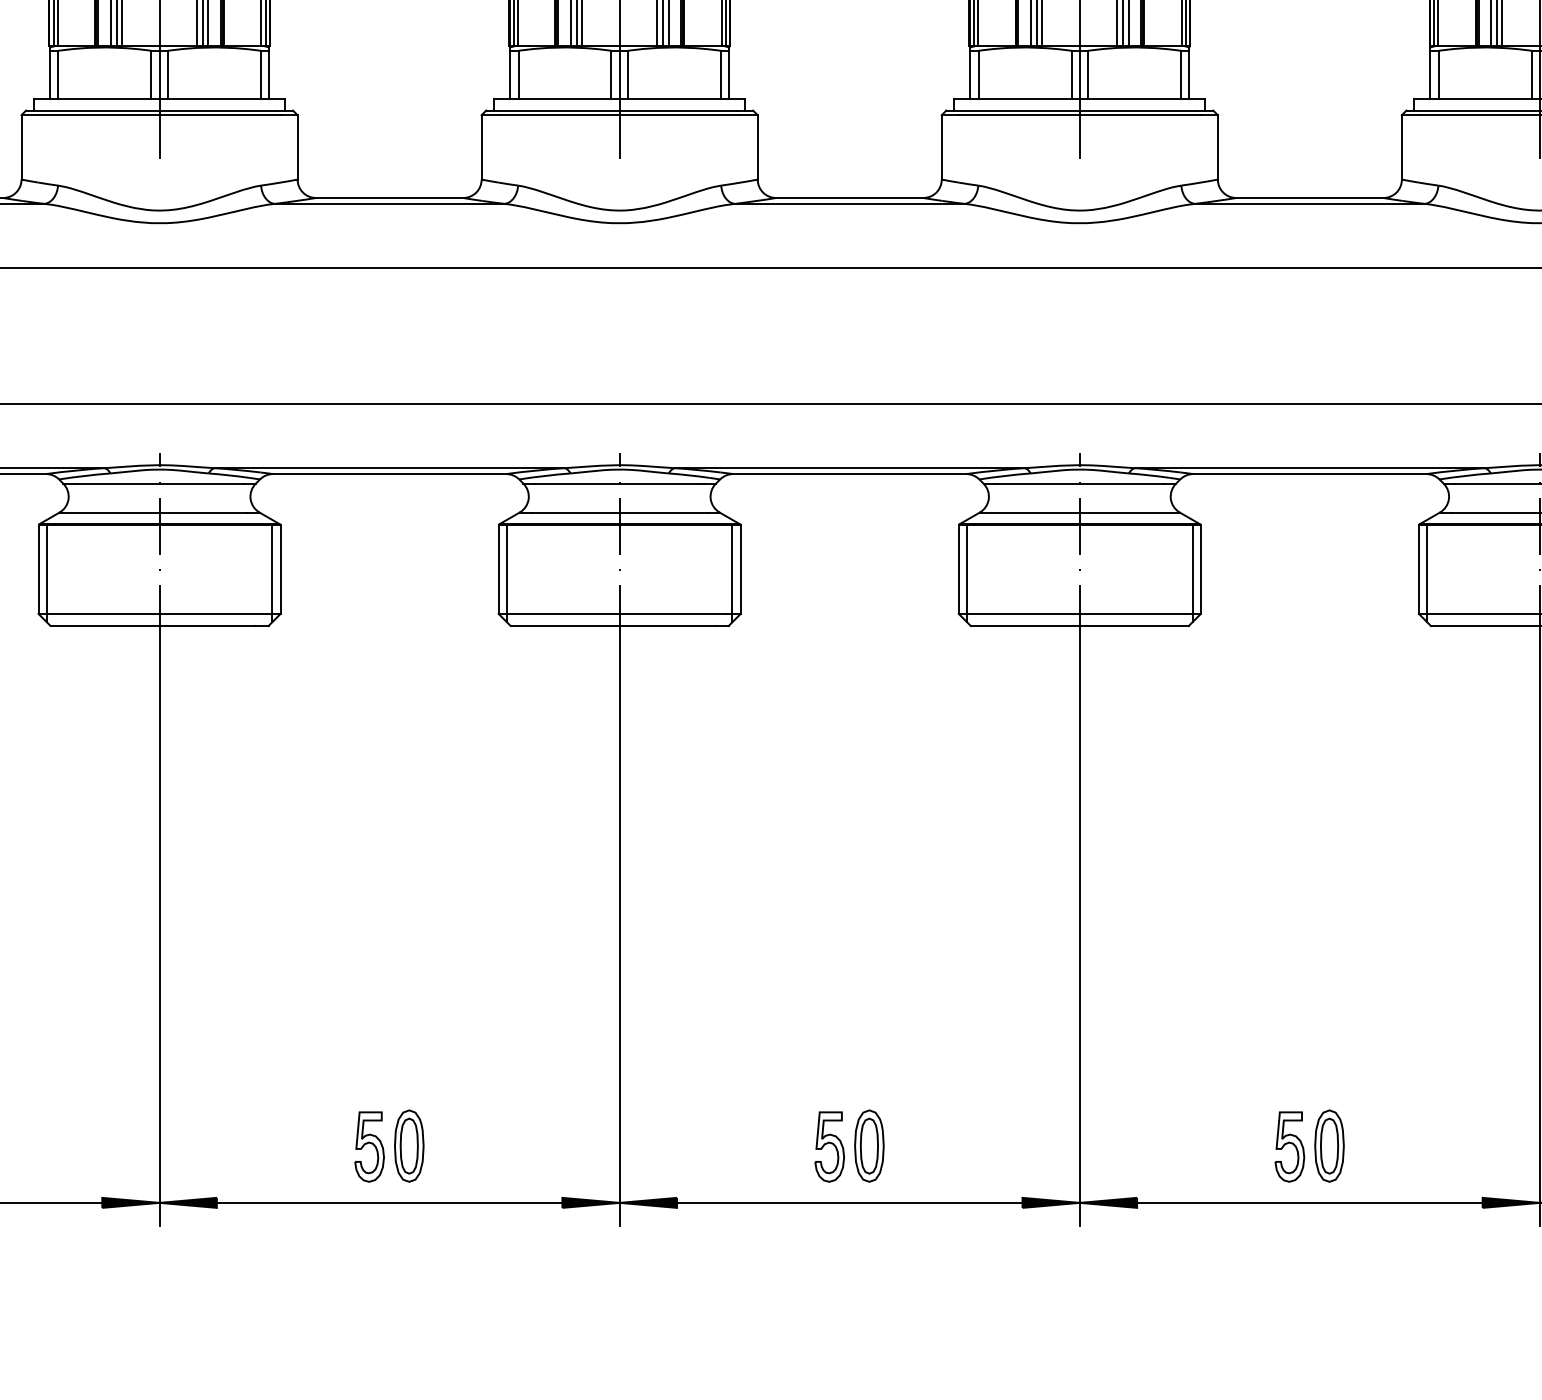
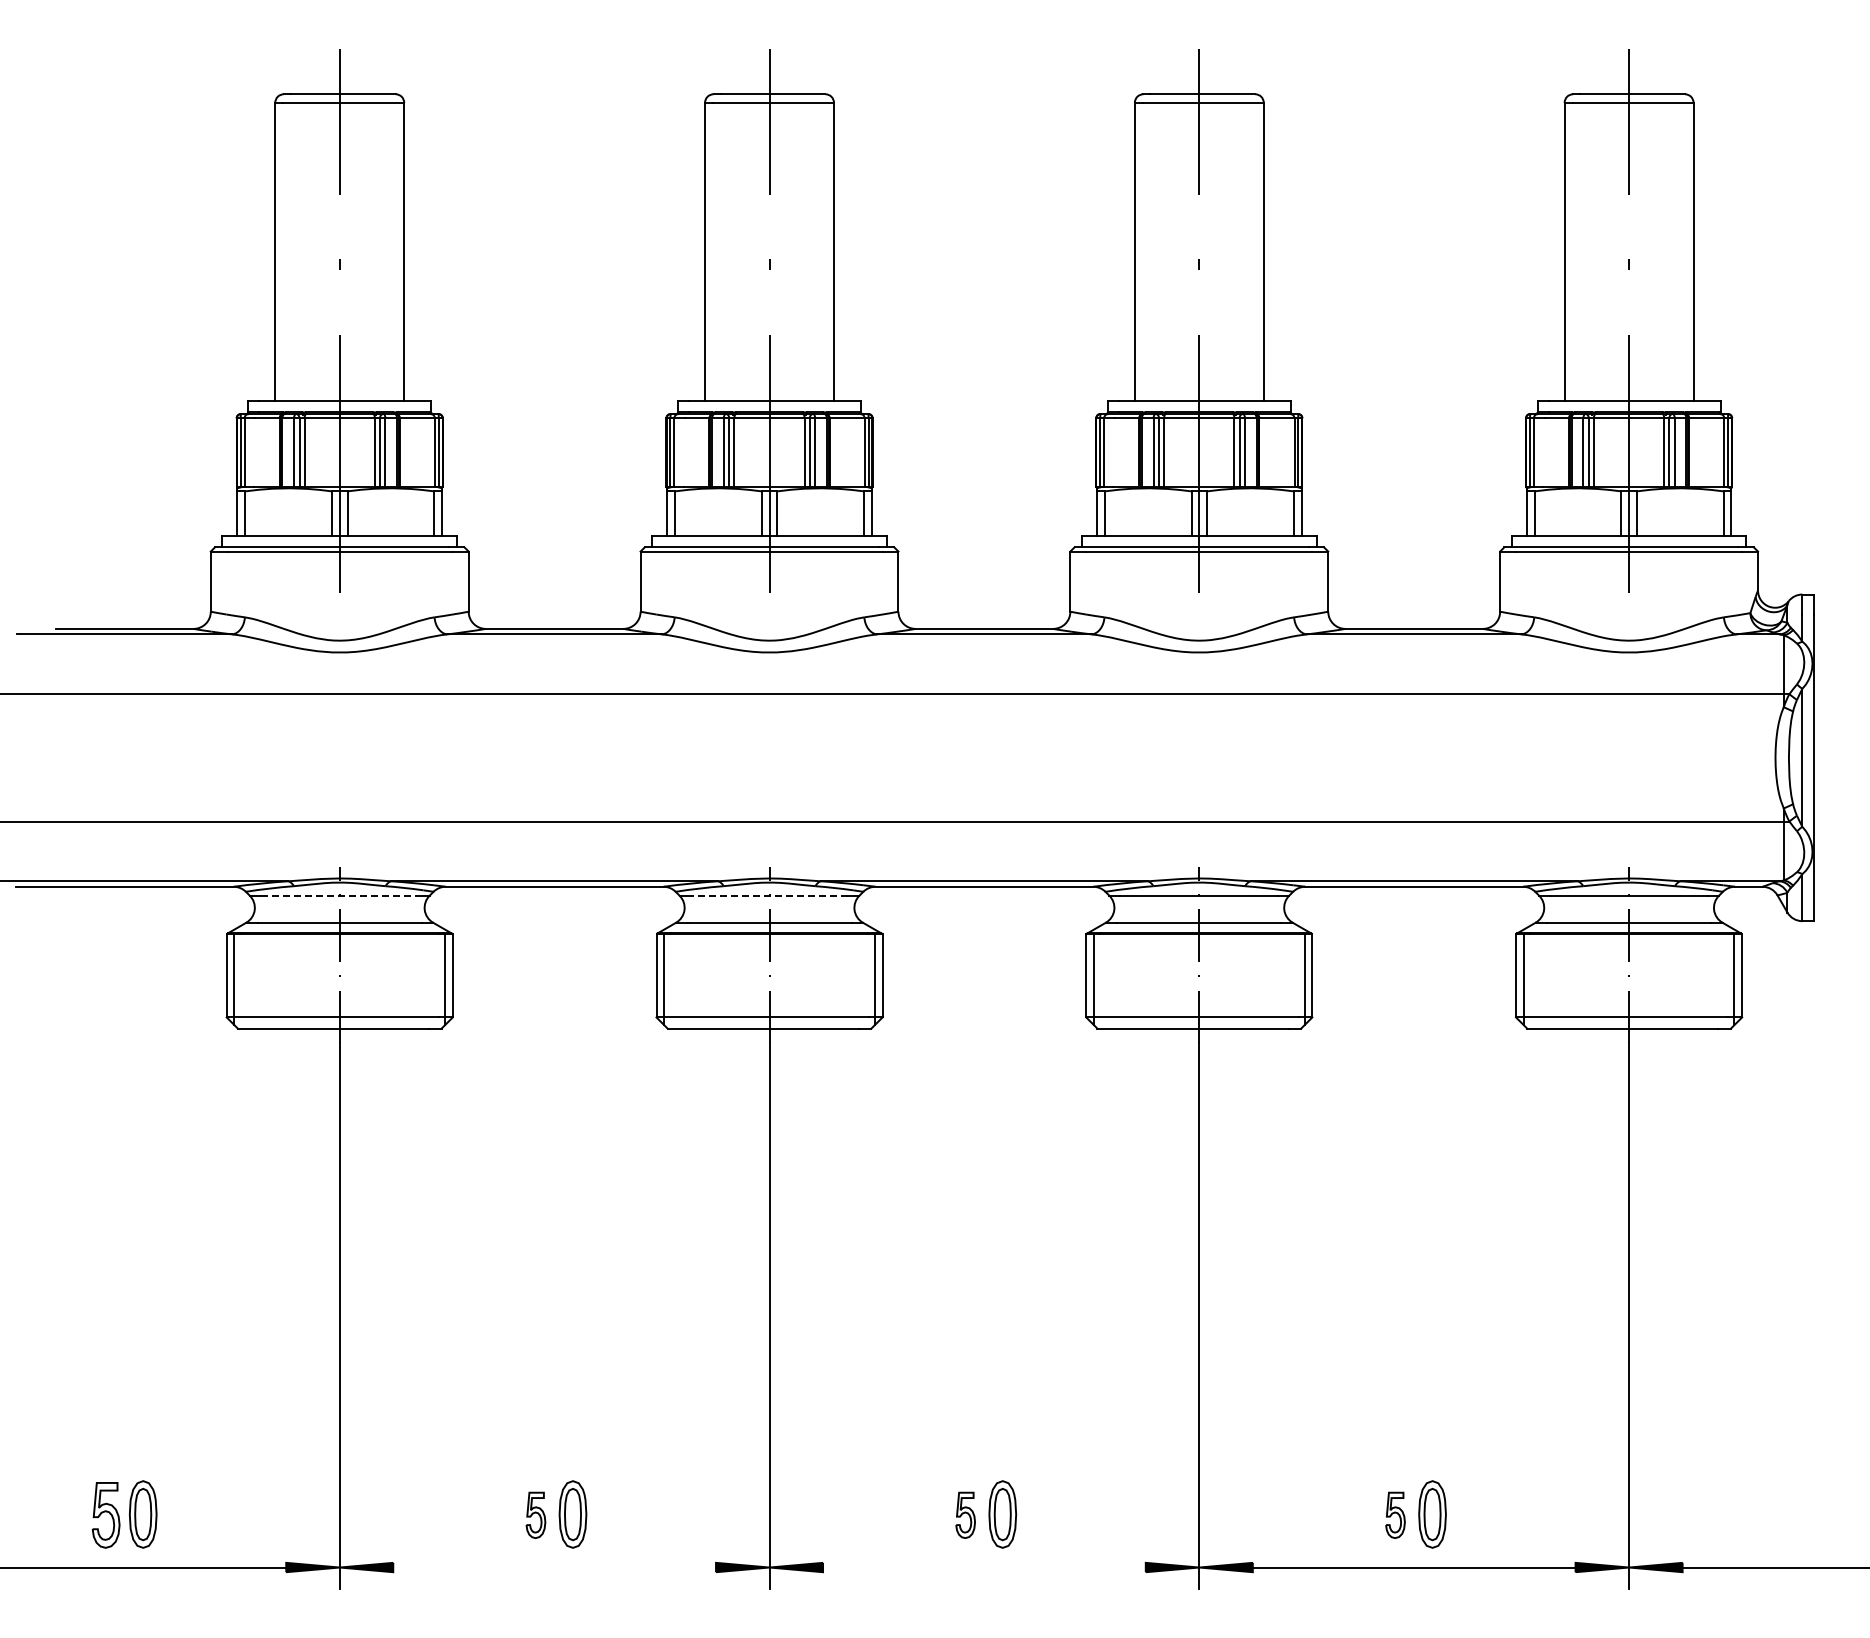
line: (159, 483) -> (339, 895), solid -> dashed
line: (619, 483) -> (769, 895), solid -> dashed
part: (369, 1147) -> (535, 1515), size x0.7
part: (829, 1147) -> (965, 1515), size x0.7
part: (1289, 1147) -> (1395, 1515), size x0.7
line: (389, 1202) -> (554, 1567), removed
line: (849, 1202) -> (984, 1567), removed

